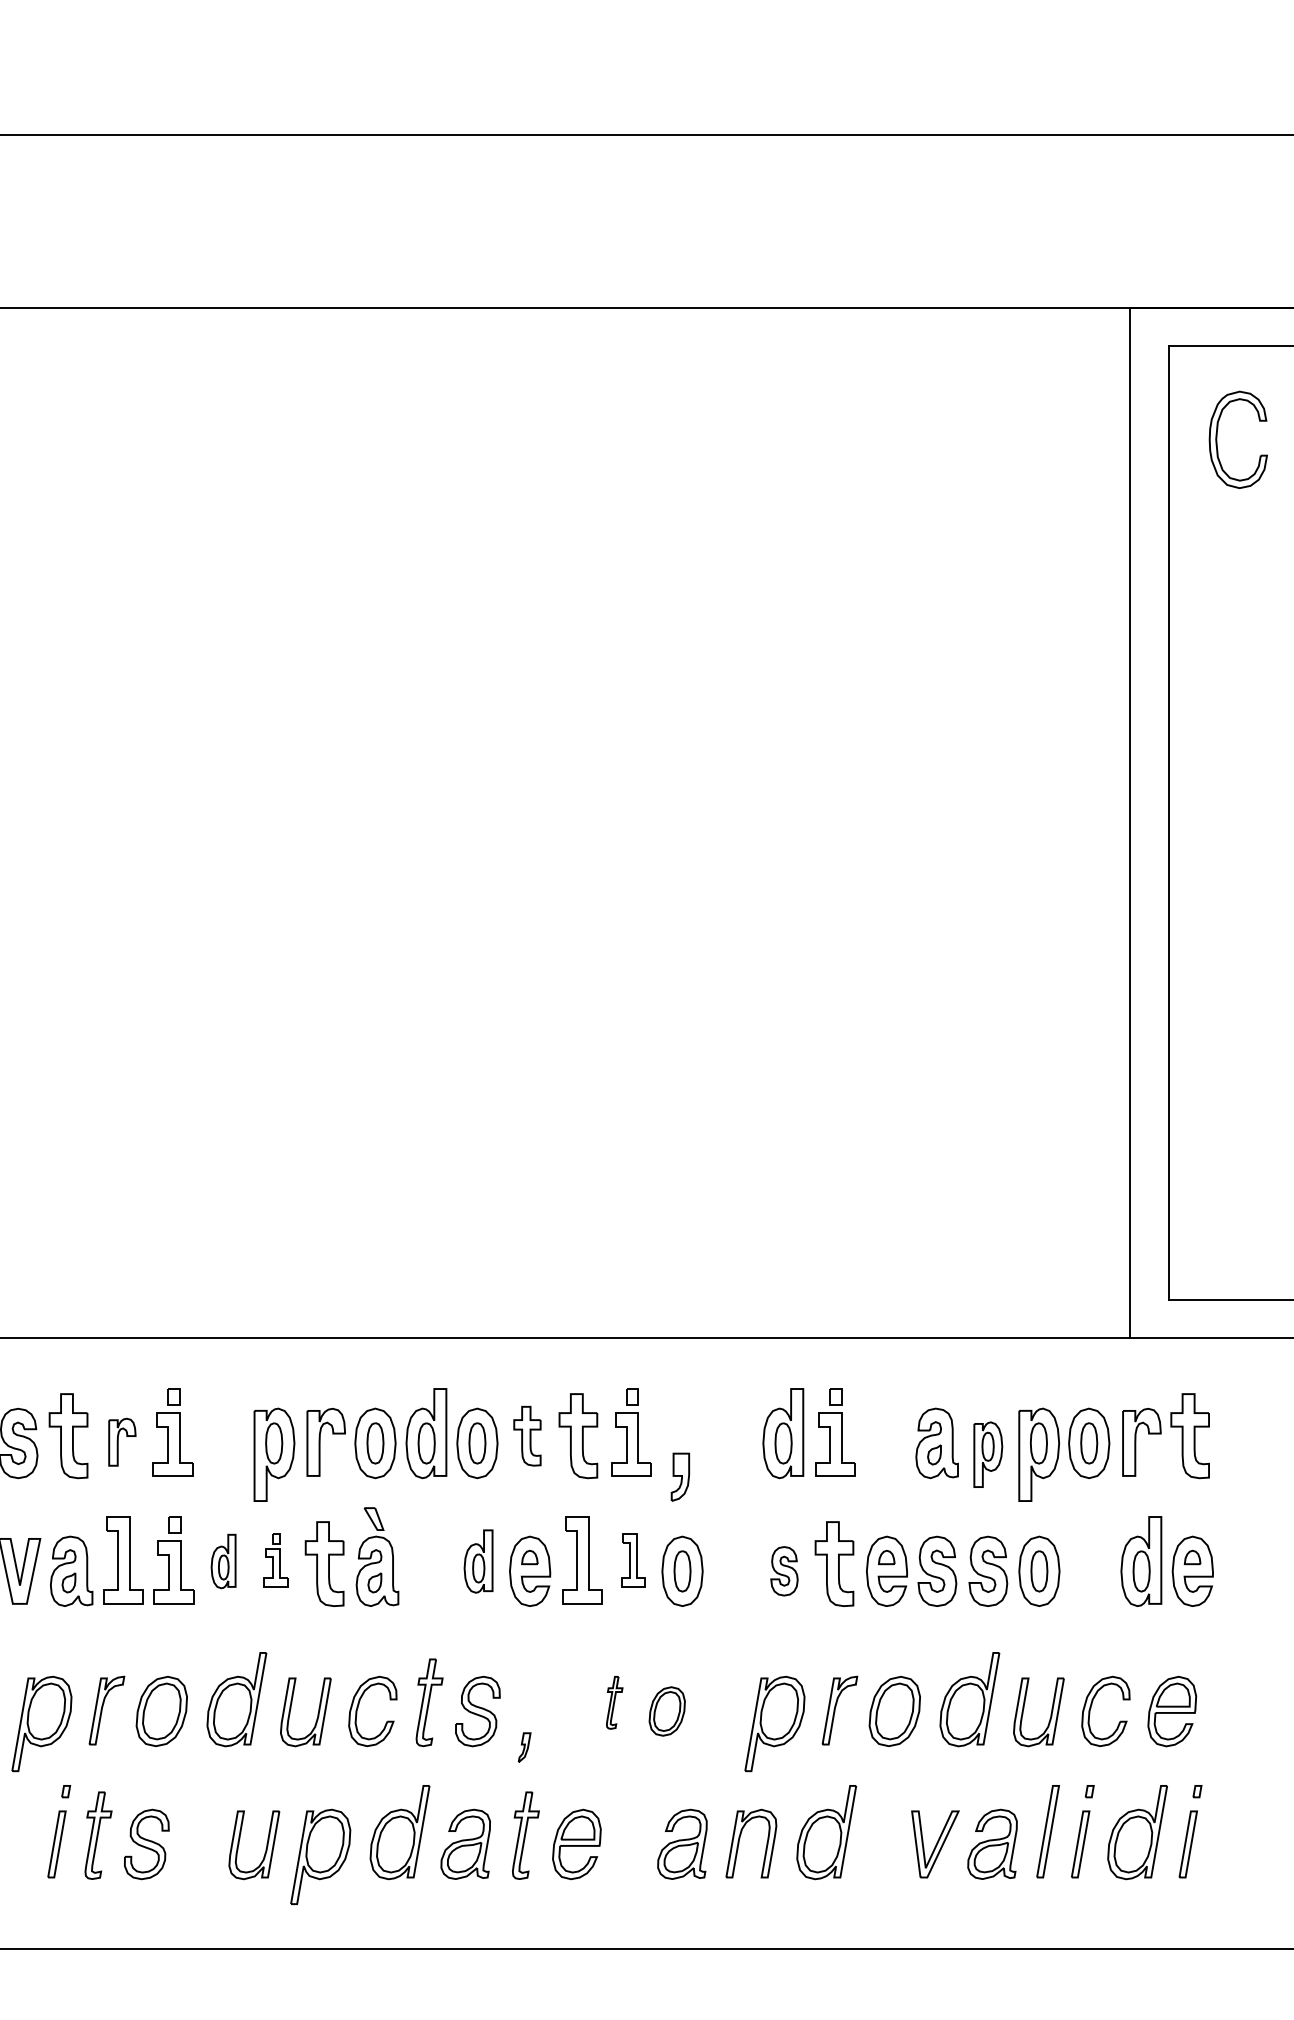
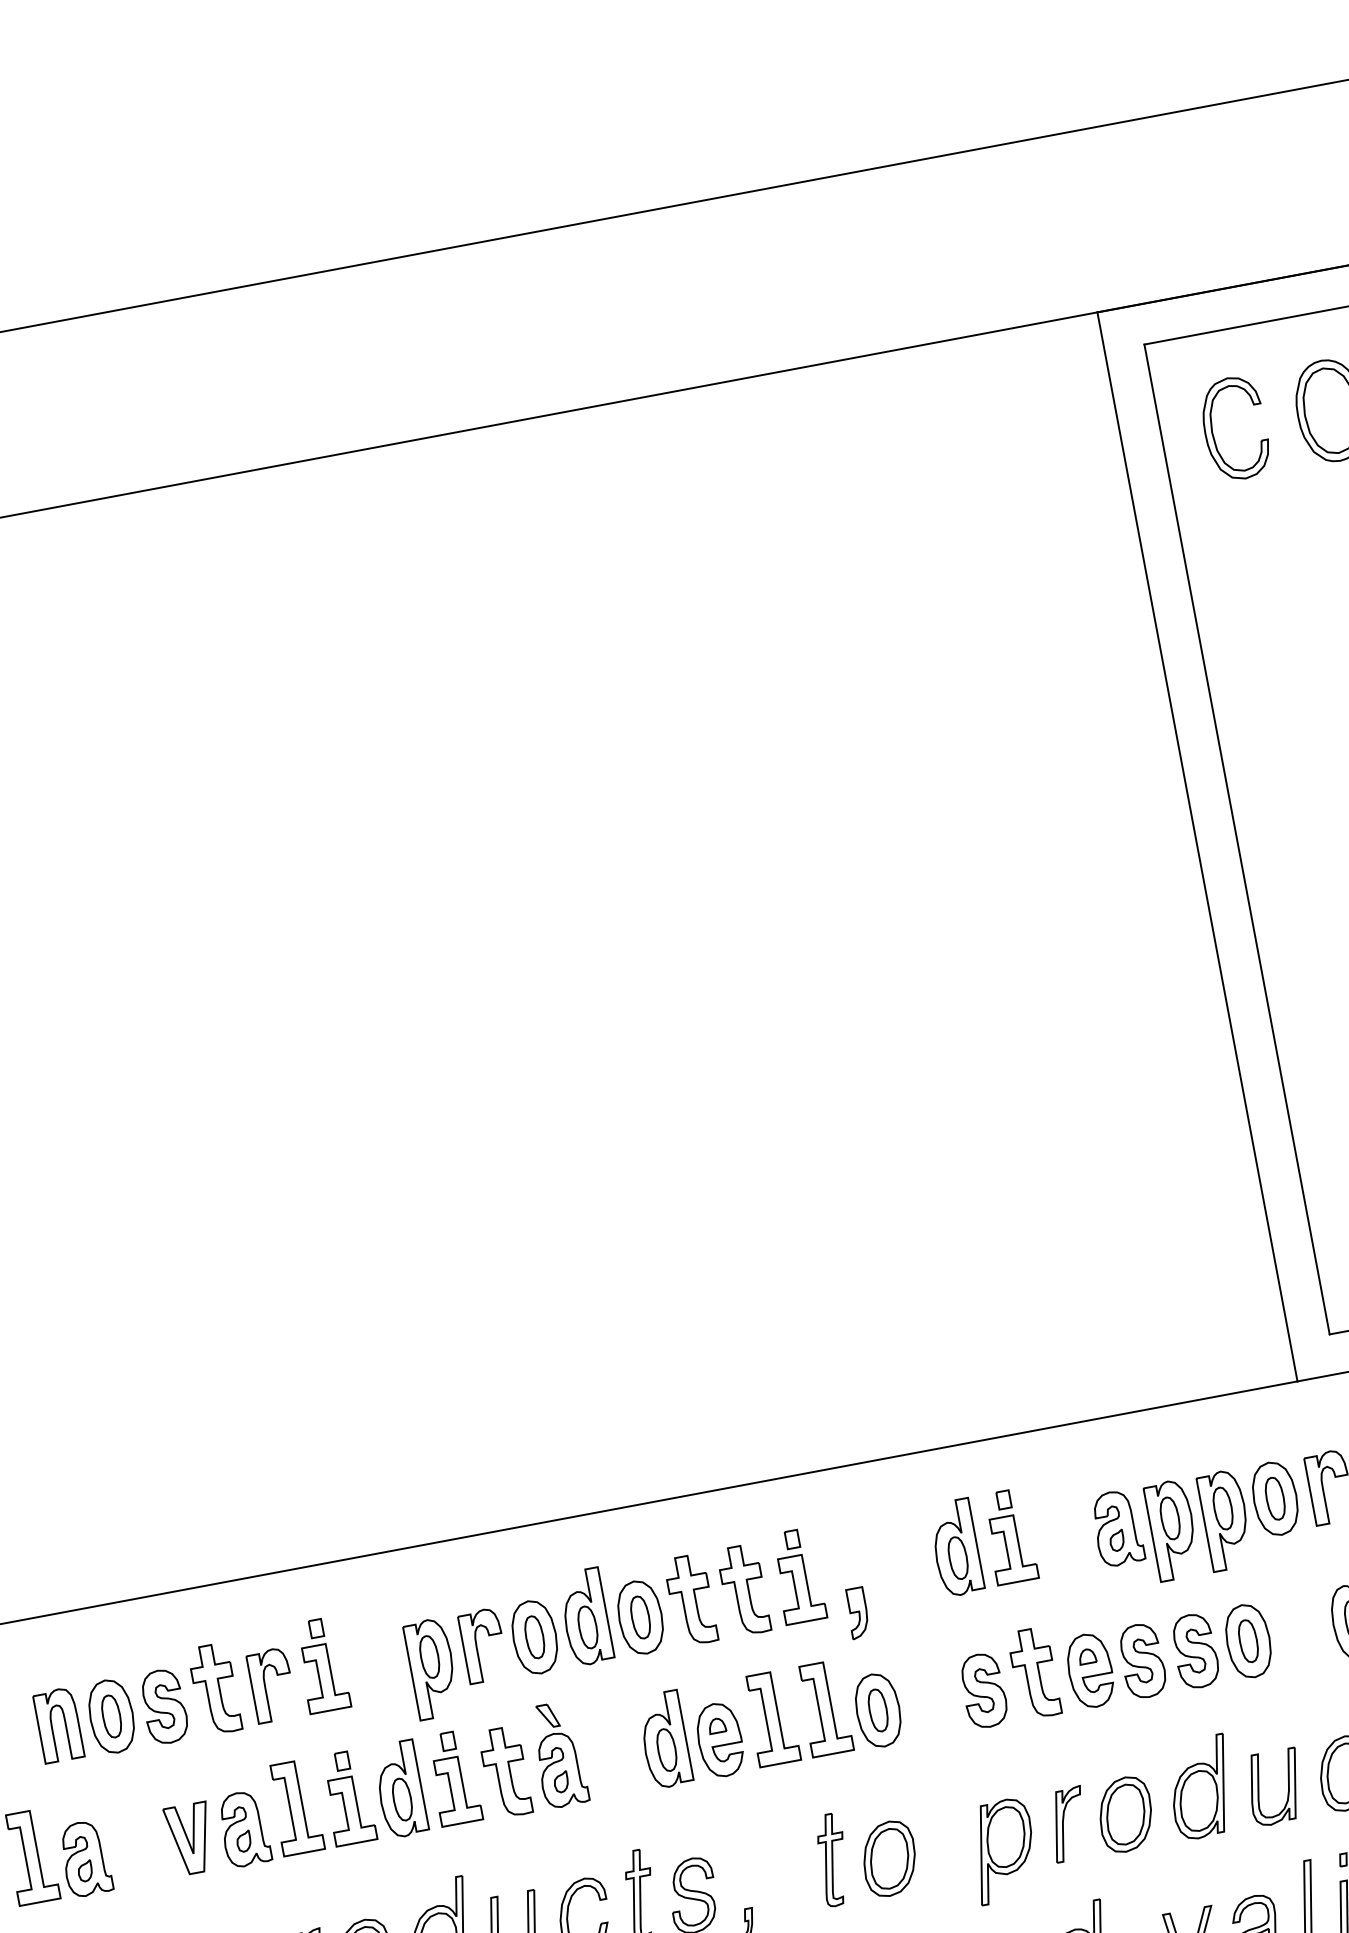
part: (527, 1436) -> (691, 1600), size x1.43
part: (122, 1441) -> (271, 1684), size x1.43
part: (988, 1454) -> (1172, 1529), size x1.43
part: (275, 1560) -> (453, 1778), size x1.67
part: (633, 1560) -> (825, 1708), size x1.67
part: (223, 1561) -> (400, 1789), size x1.67
part: (478, 1561) -> (664, 1739), size x1.43
part: (784, 1570) -> (983, 1689), size x1.43
part: (614, 1702) -> (833, 1859), size x1.67
part: (667, 1711) -> (889, 1858), size x1.43

